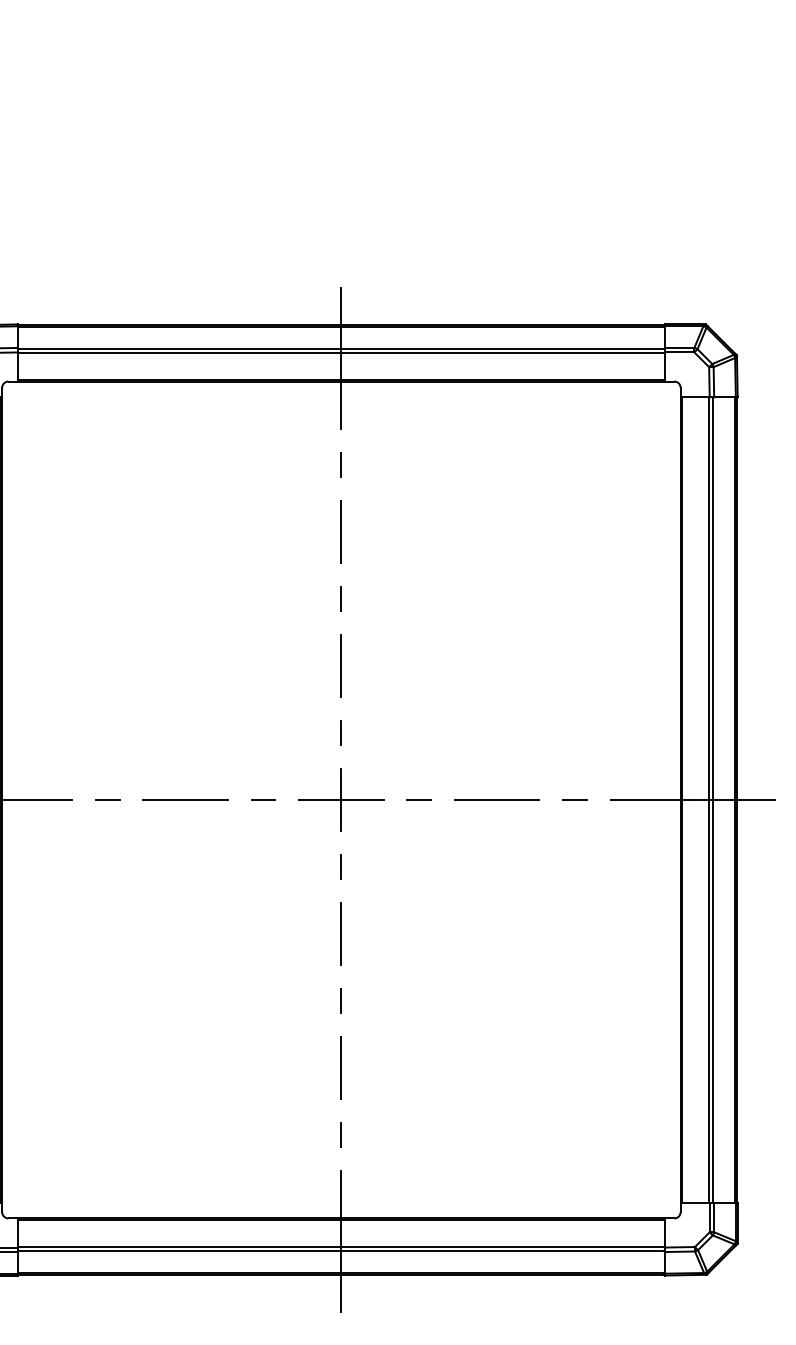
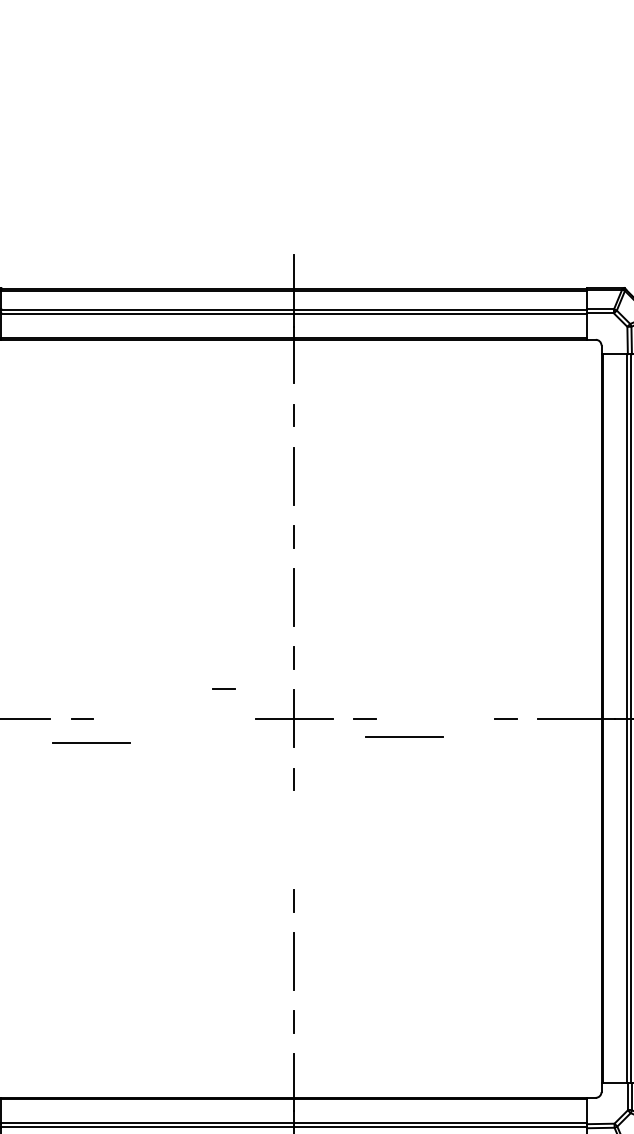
line: (185, 799) -> (91, 742), moved
line: (263, 799) -> (223, 688), moved
line: (496, 799) -> (403, 736), moved
line: (341, 933) -> (294, 839), removed

